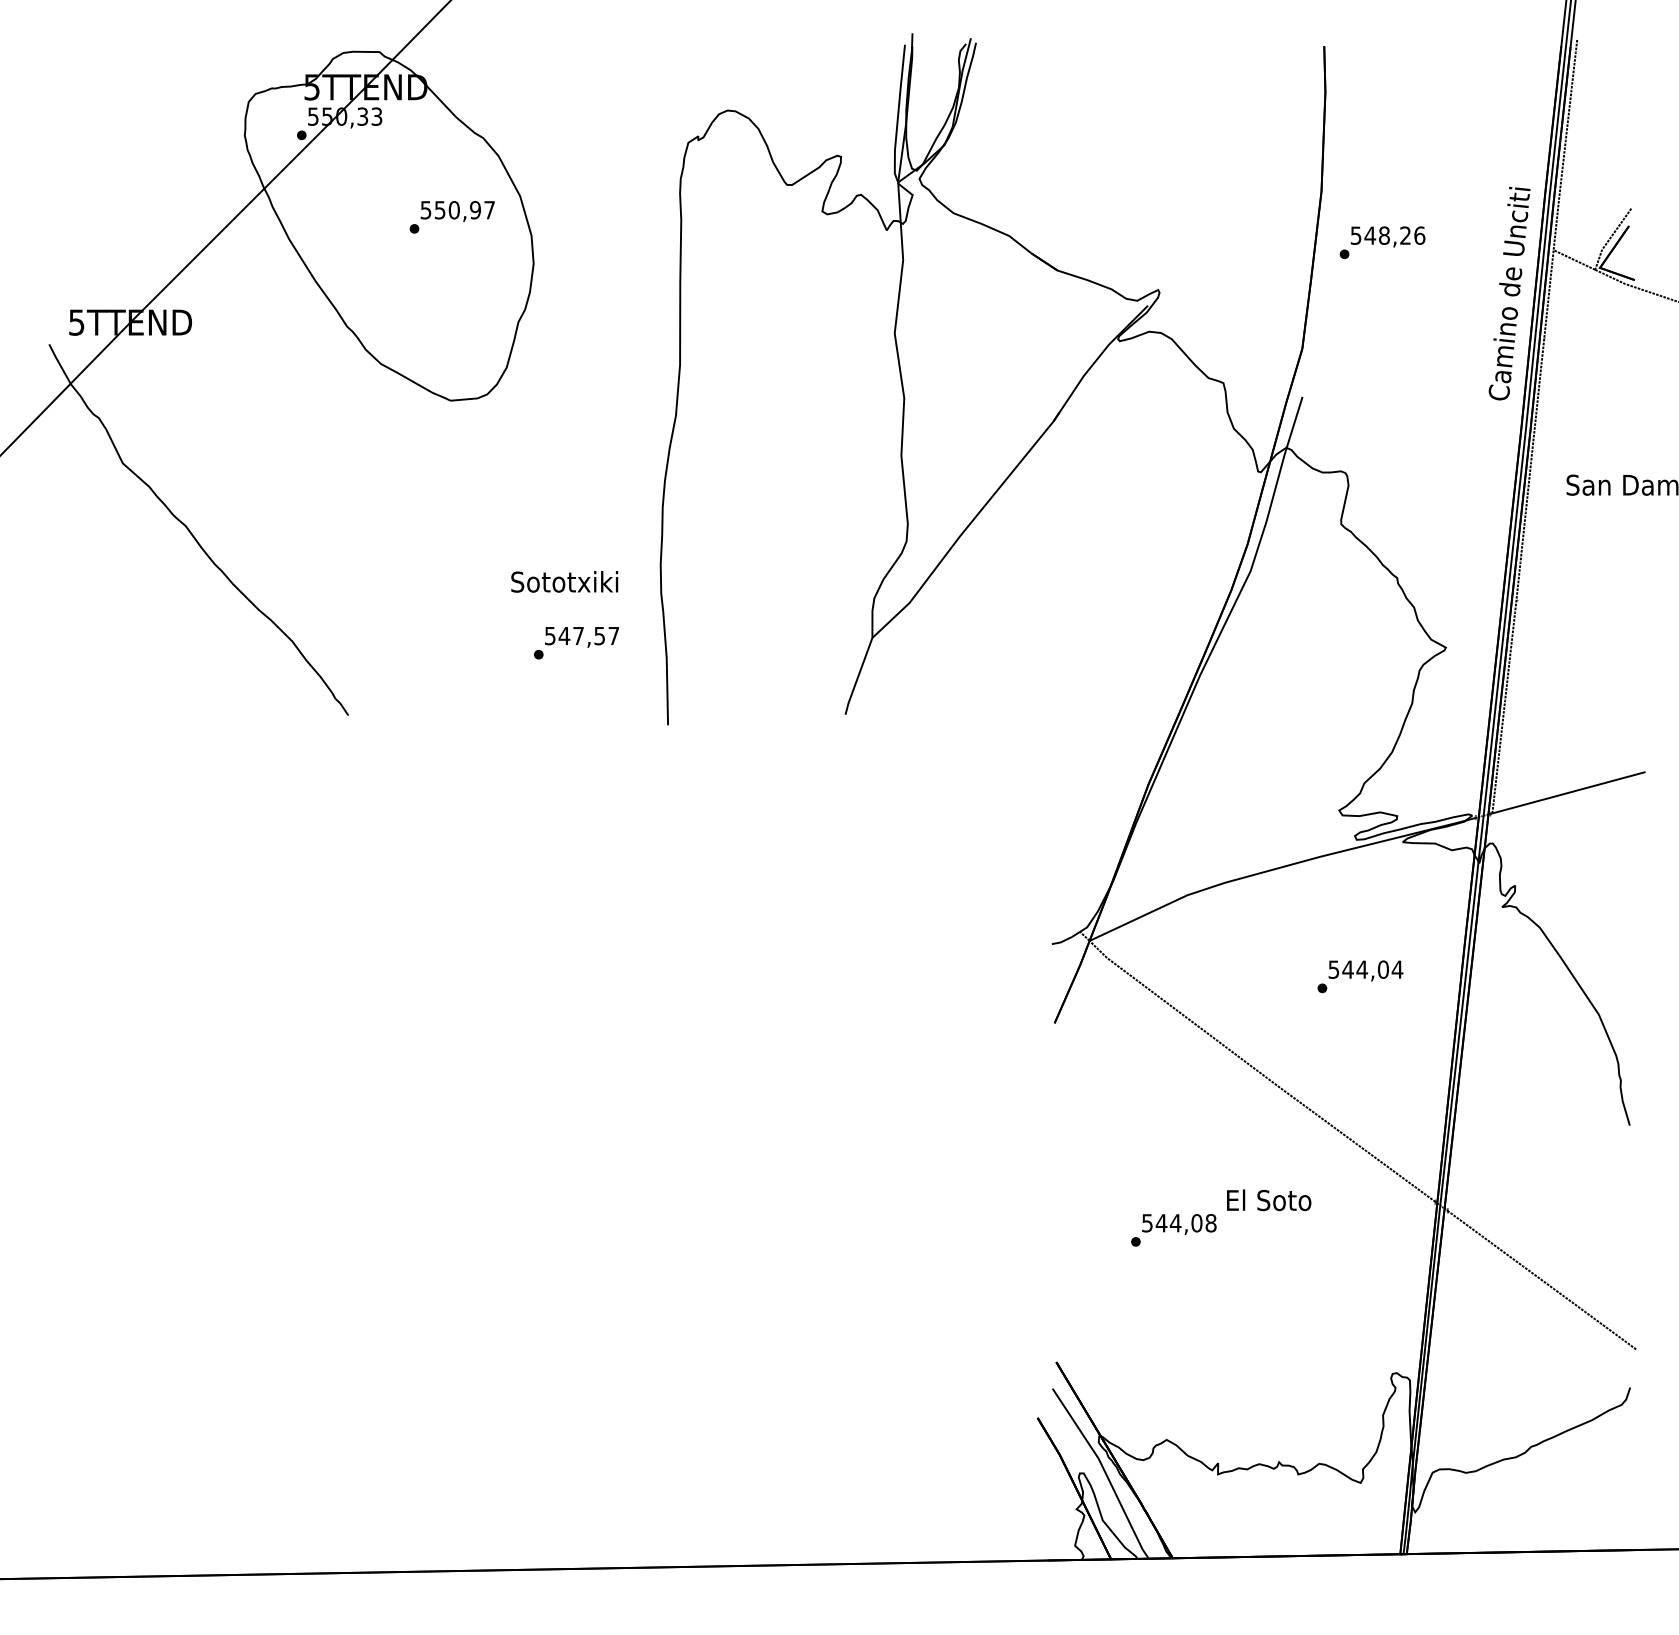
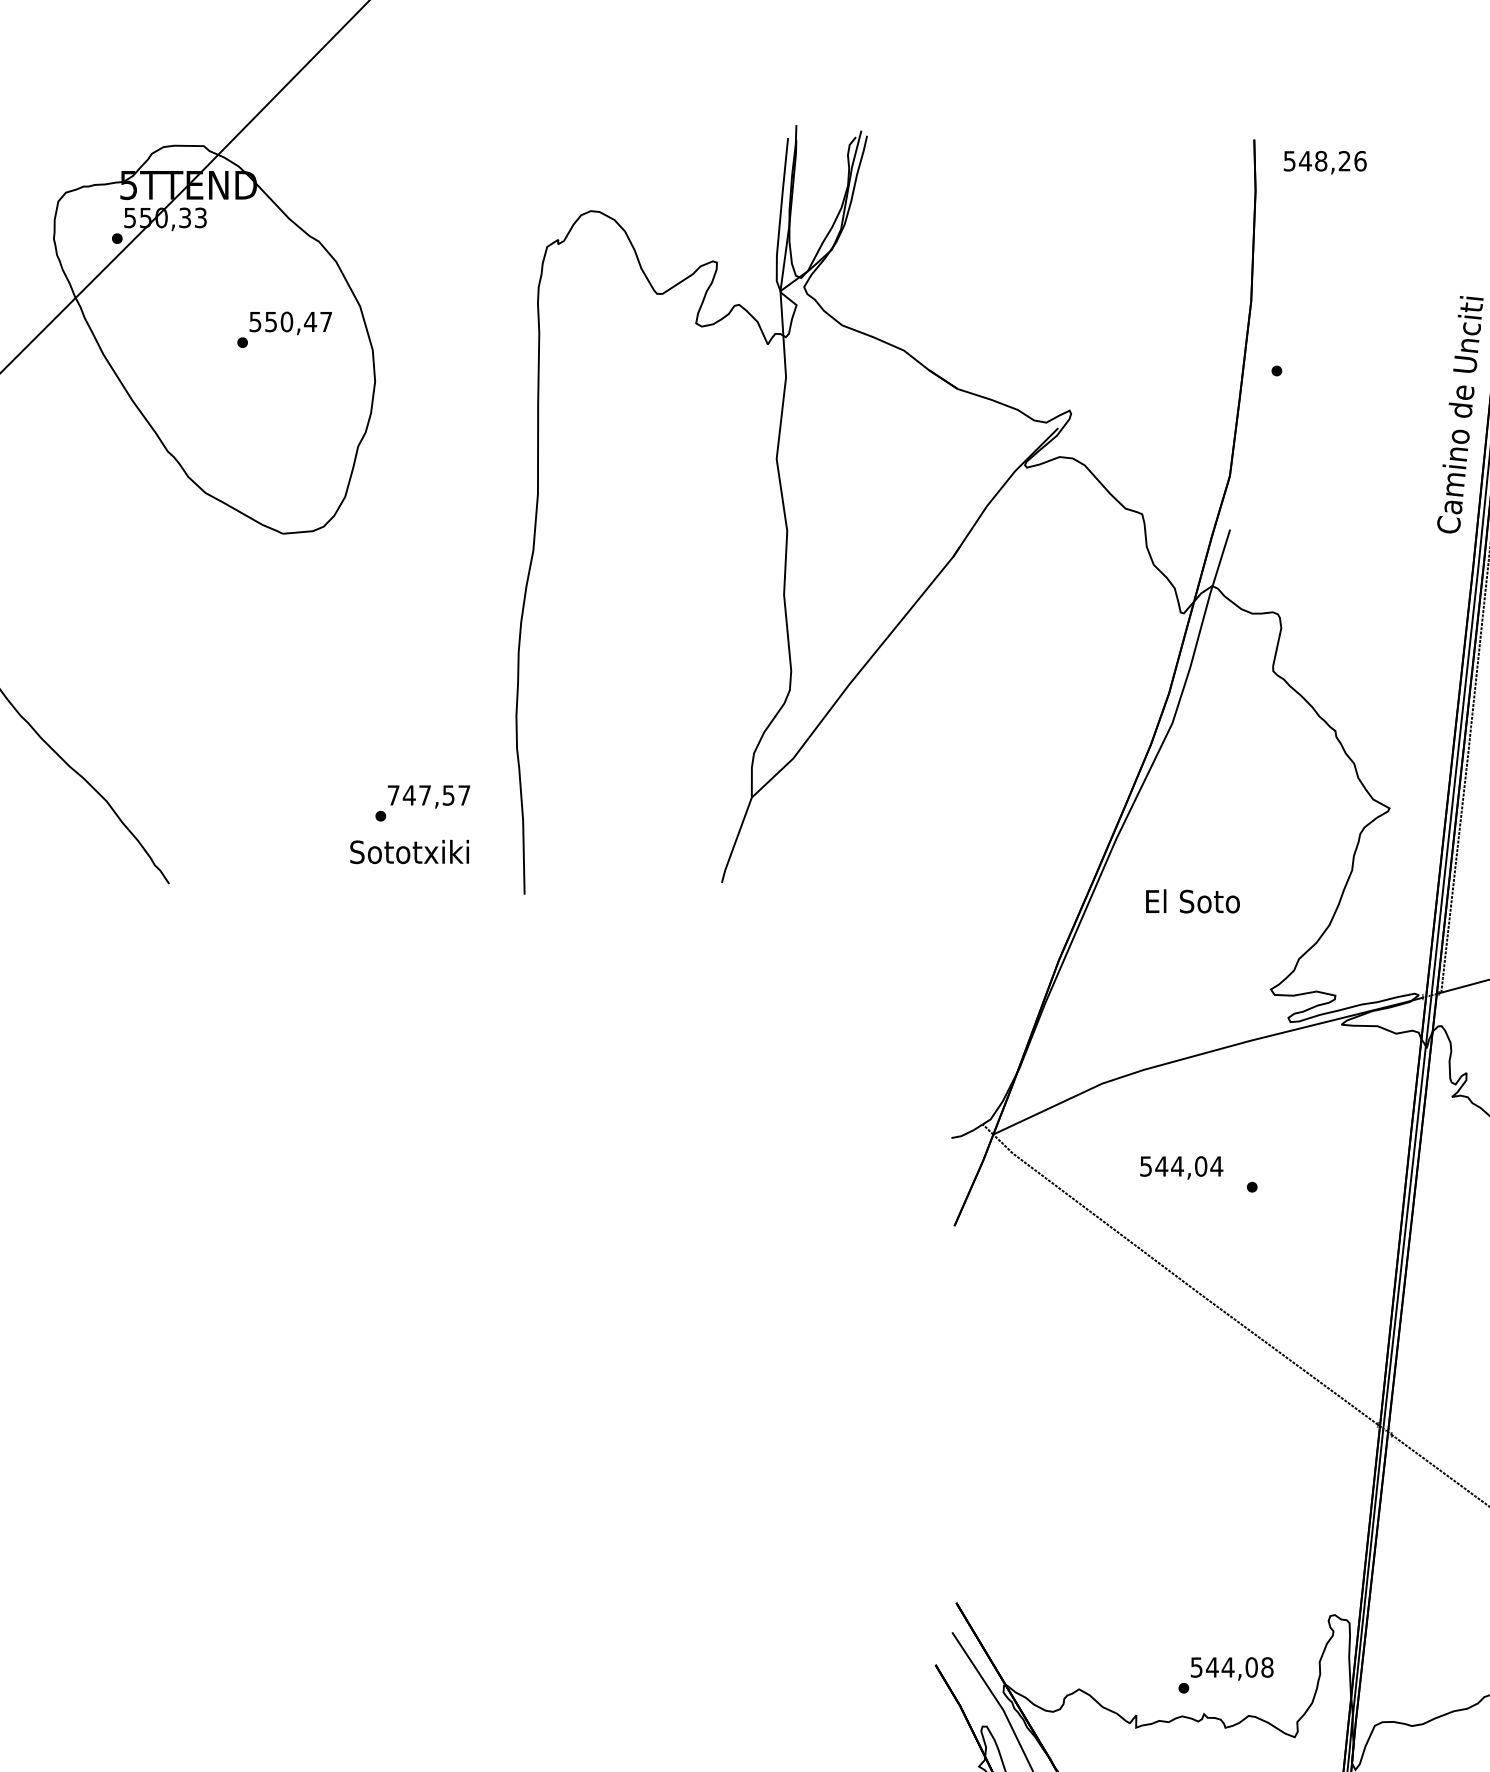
text: (475, 210) -> (310, 322), 550,97 -> 550,47
text: (1387, 236) -> (1324, 162), moved
text: (564, 581) -> (409, 851), moved
text: (550, 636) -> (393, 795), 547,57 -> 747,57
text: (1365, 970) -> (1181, 1167), moved
text: (1269, 1200) -> (1193, 901), moved
text: (1173, 1230) -> (1225, 1675), moved

